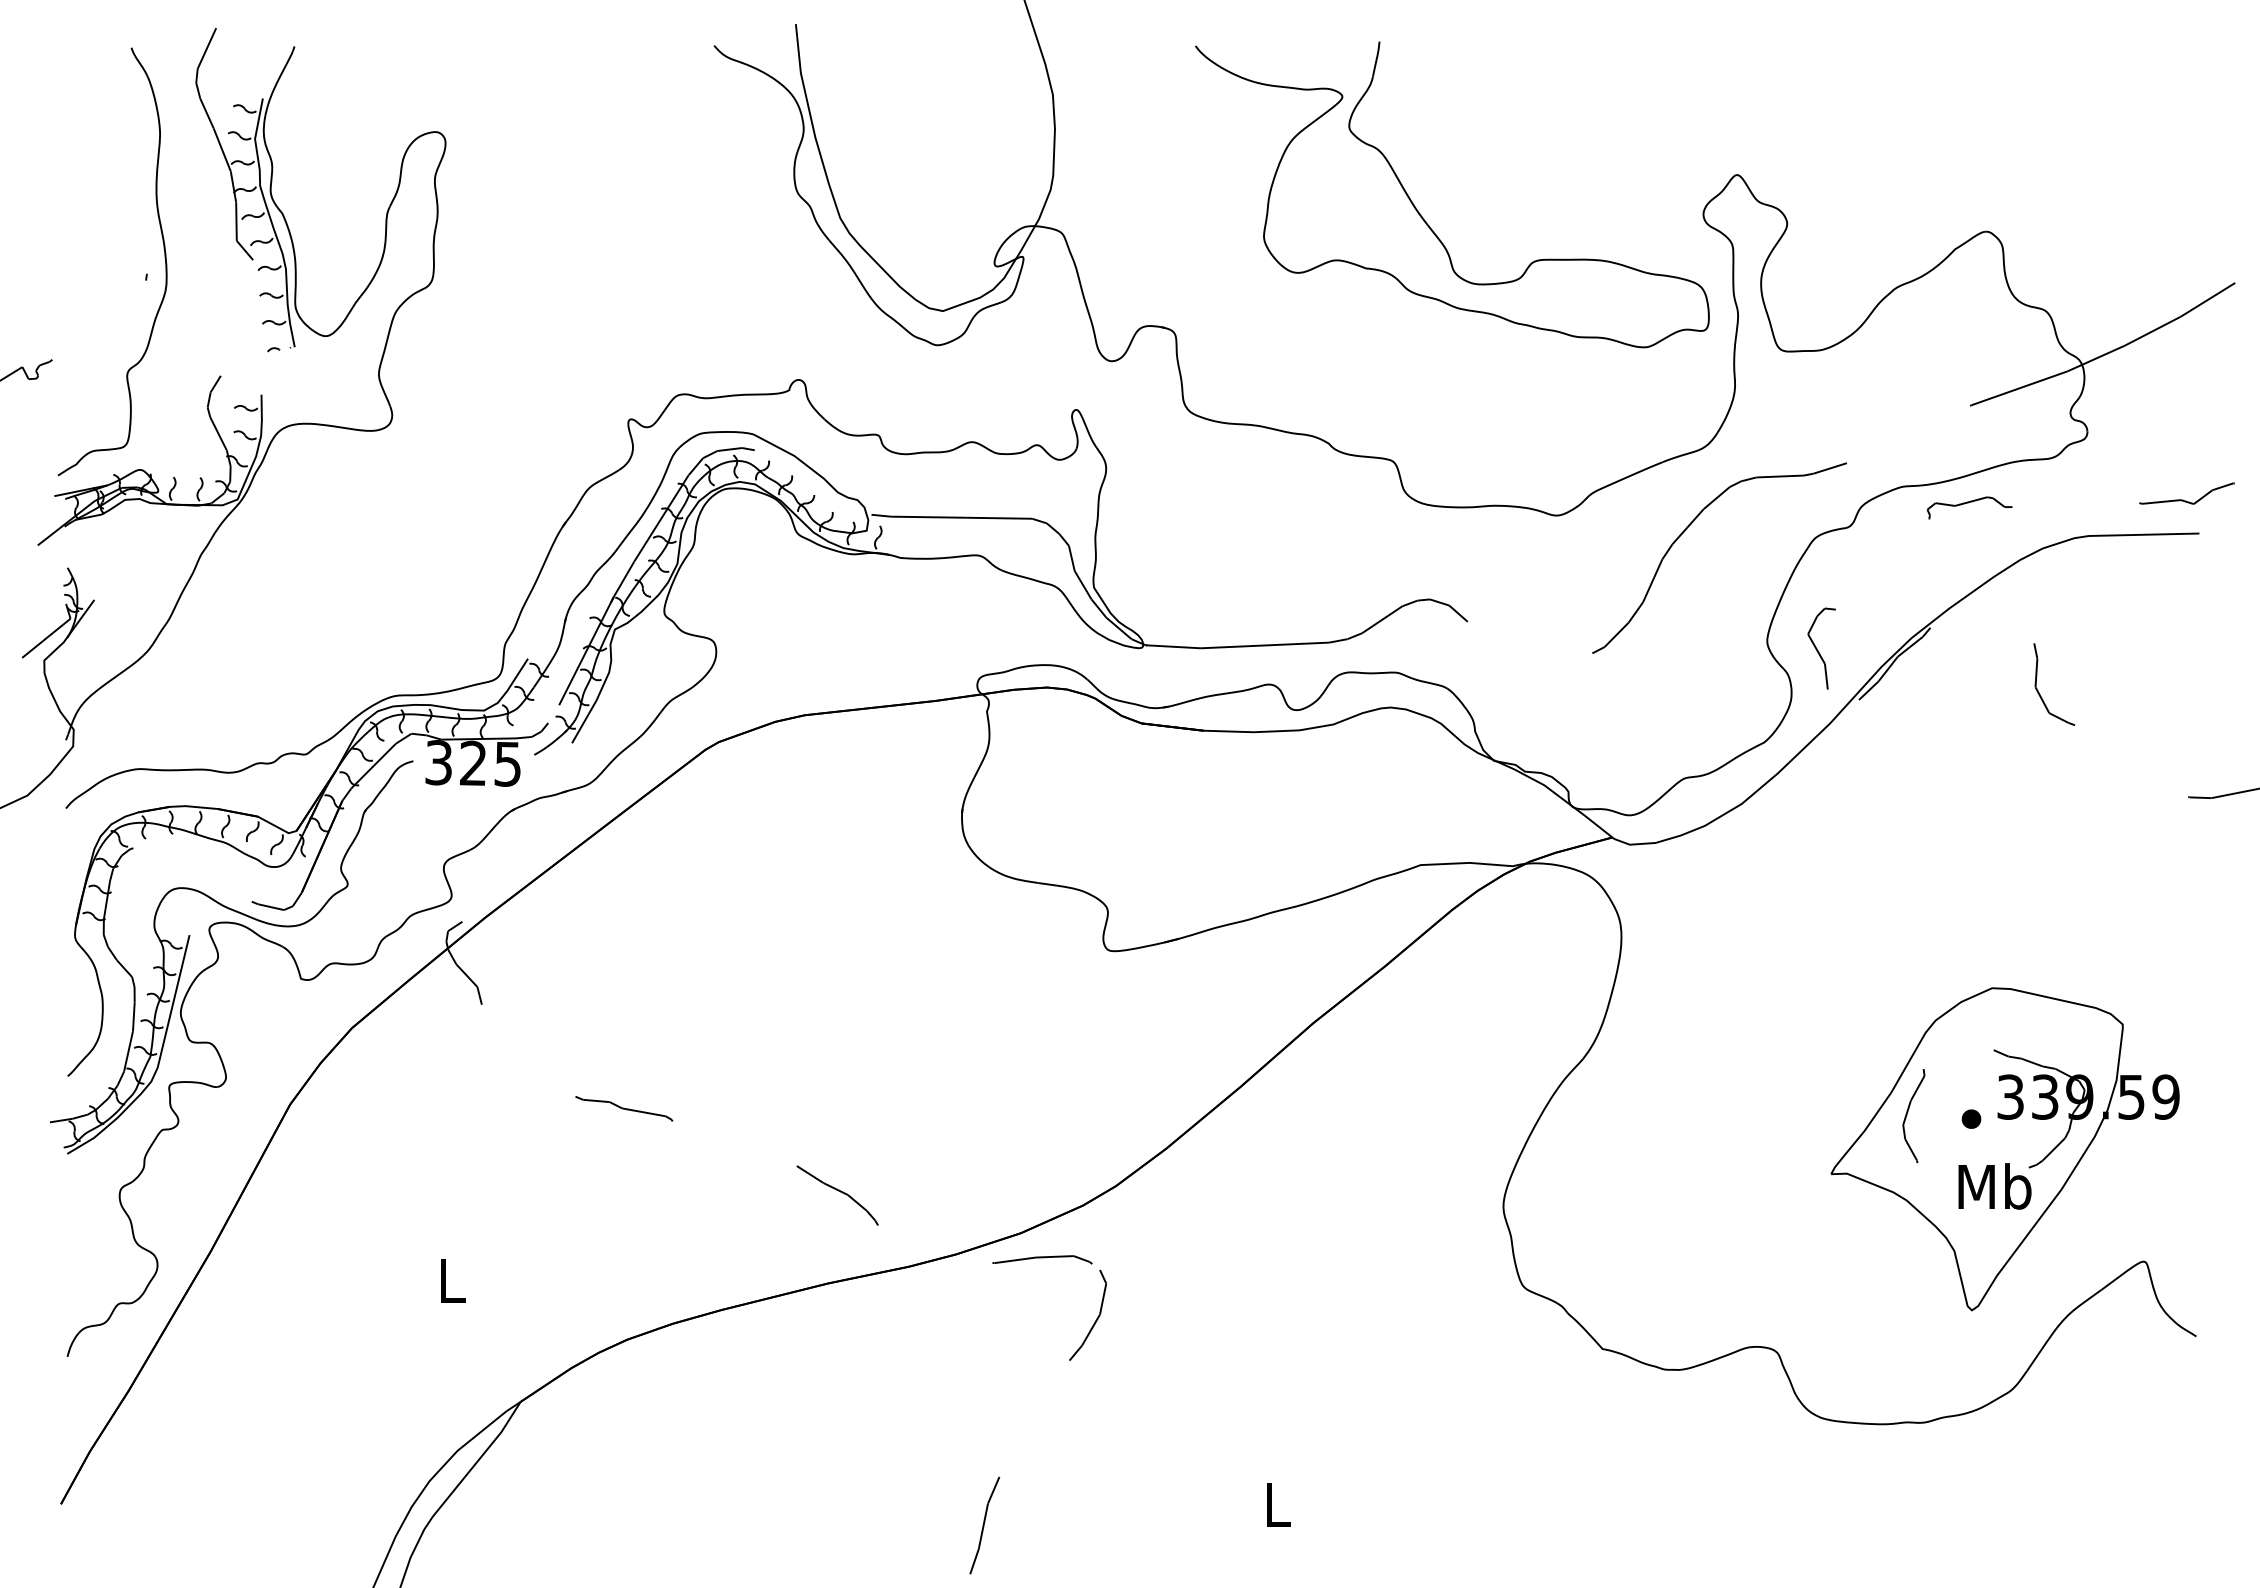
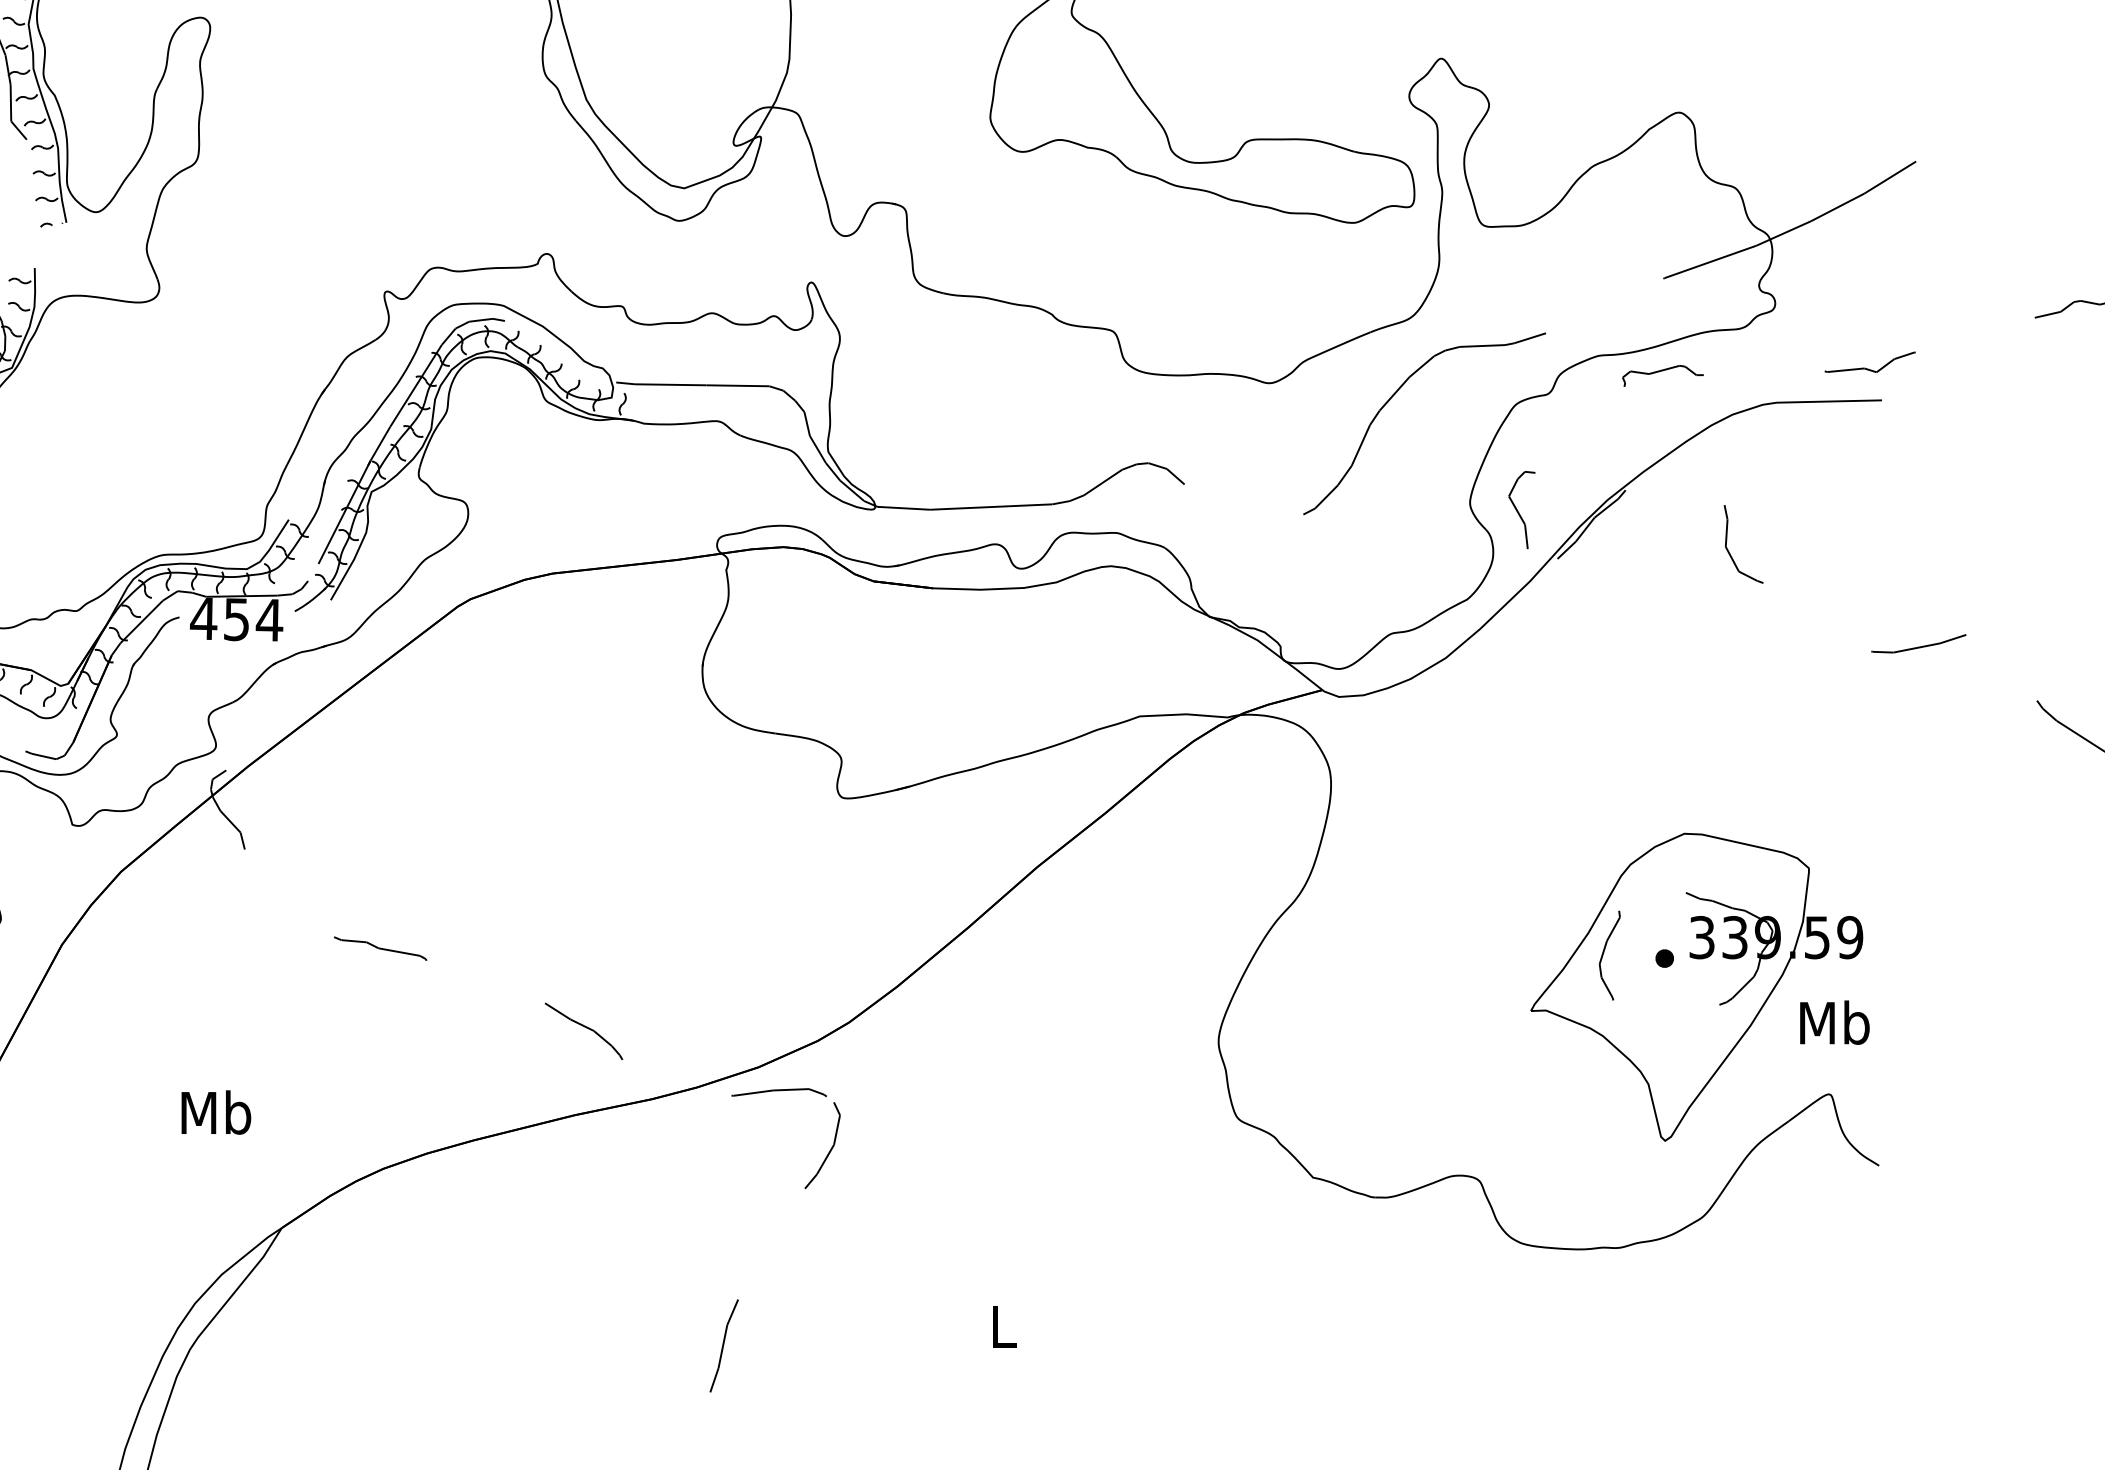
text: (473, 763) -> (236, 619), 325 -> 454
text: (1994, 1186) -> (1834, 1022), moved
text: (451, 1280) -> (215, 1112), L -> Mb

